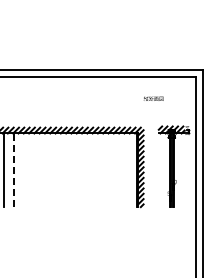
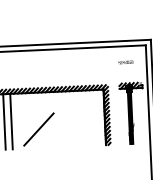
text: (153, 98) -> (125, 62), moved
line: (13, 170) -> (11, 121), dashed -> solid
line: (49, 182) -> (38, 129), added

